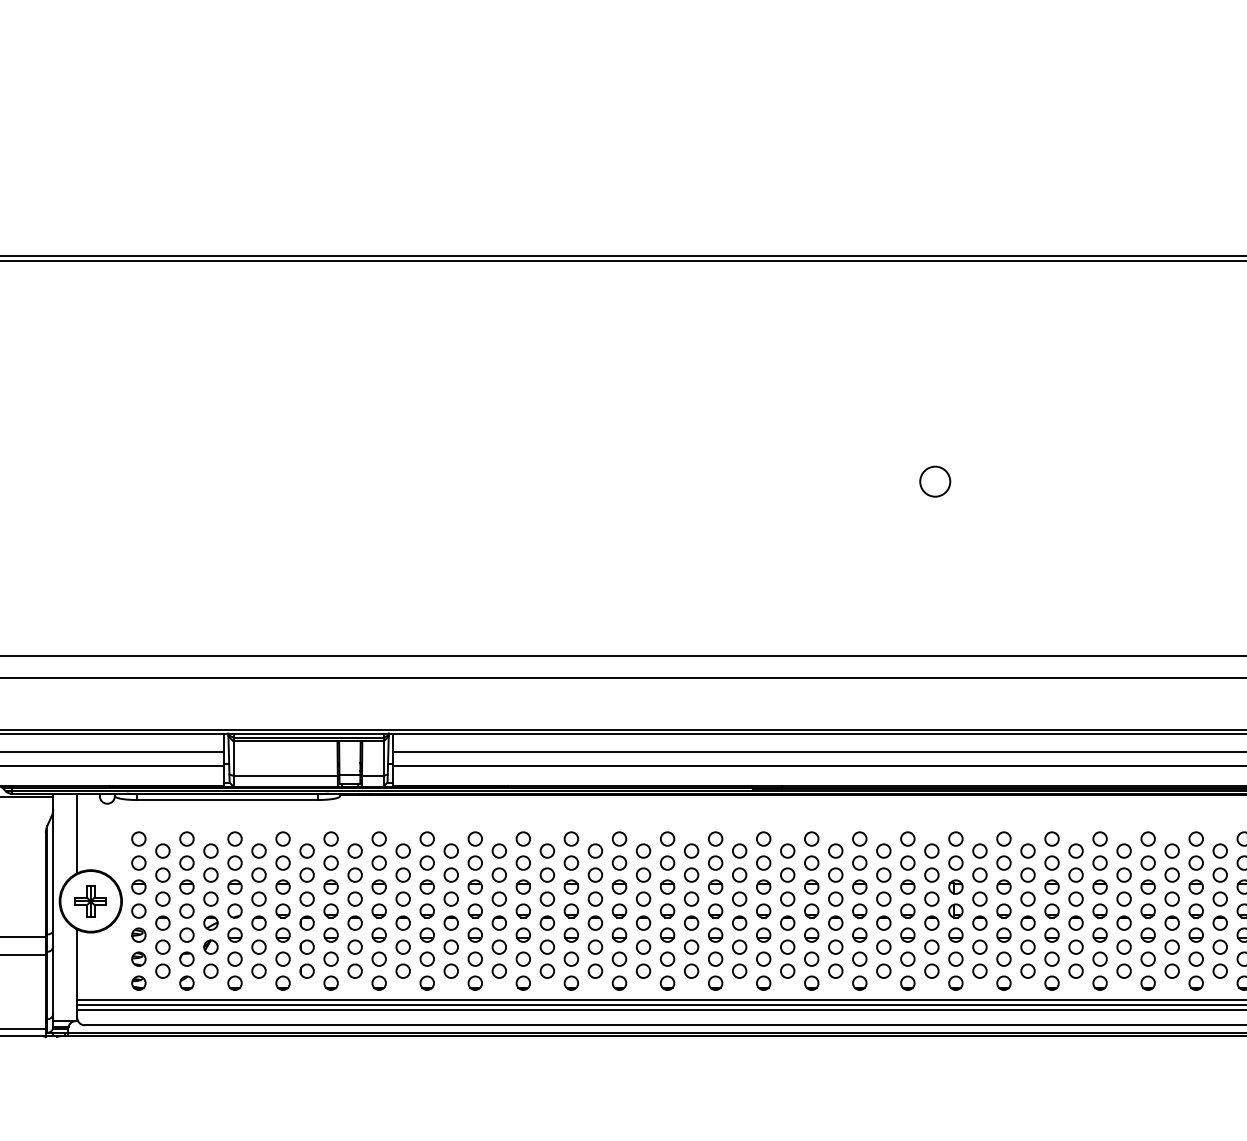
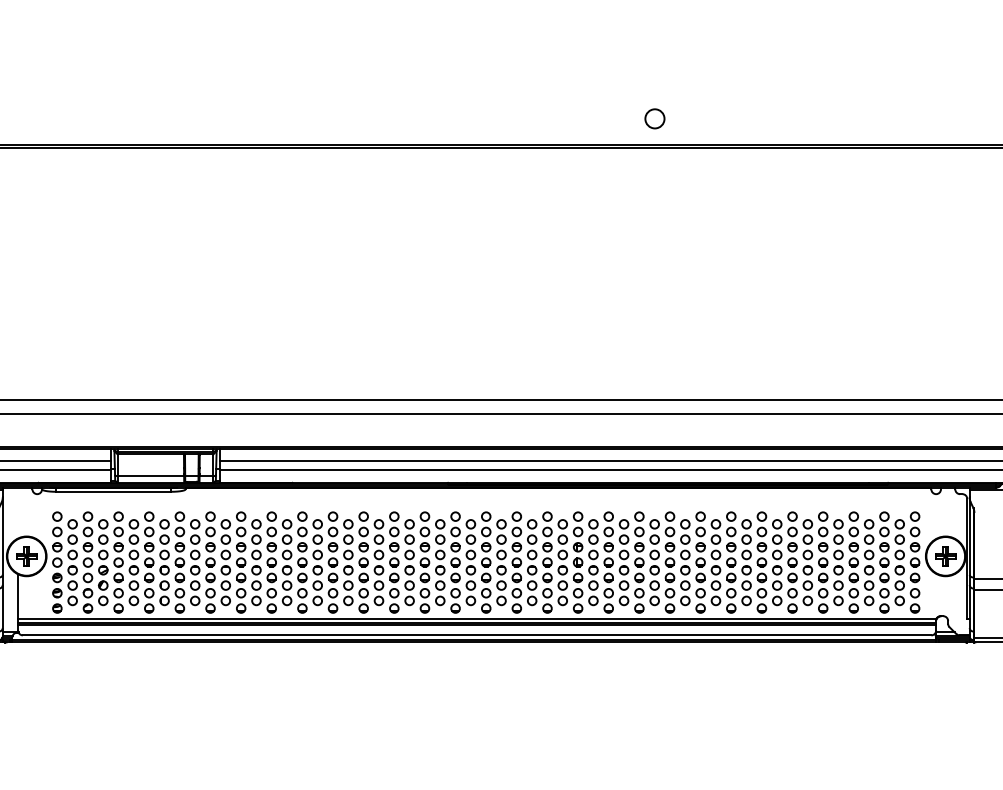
circle: (934, 481) -> (654, 118), moved
line: (77, 832) -> (18, 512), removed

